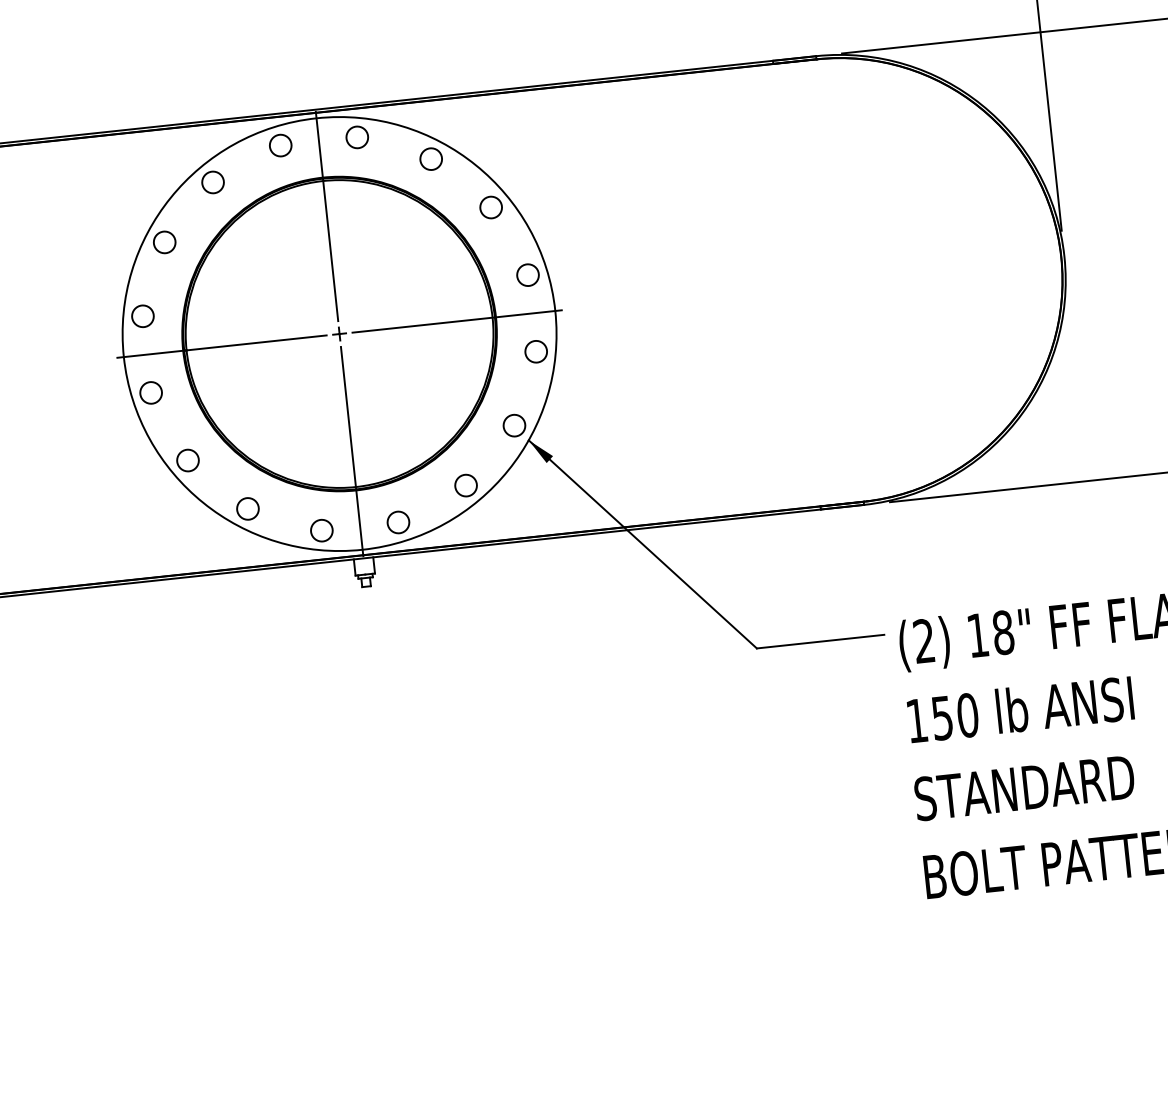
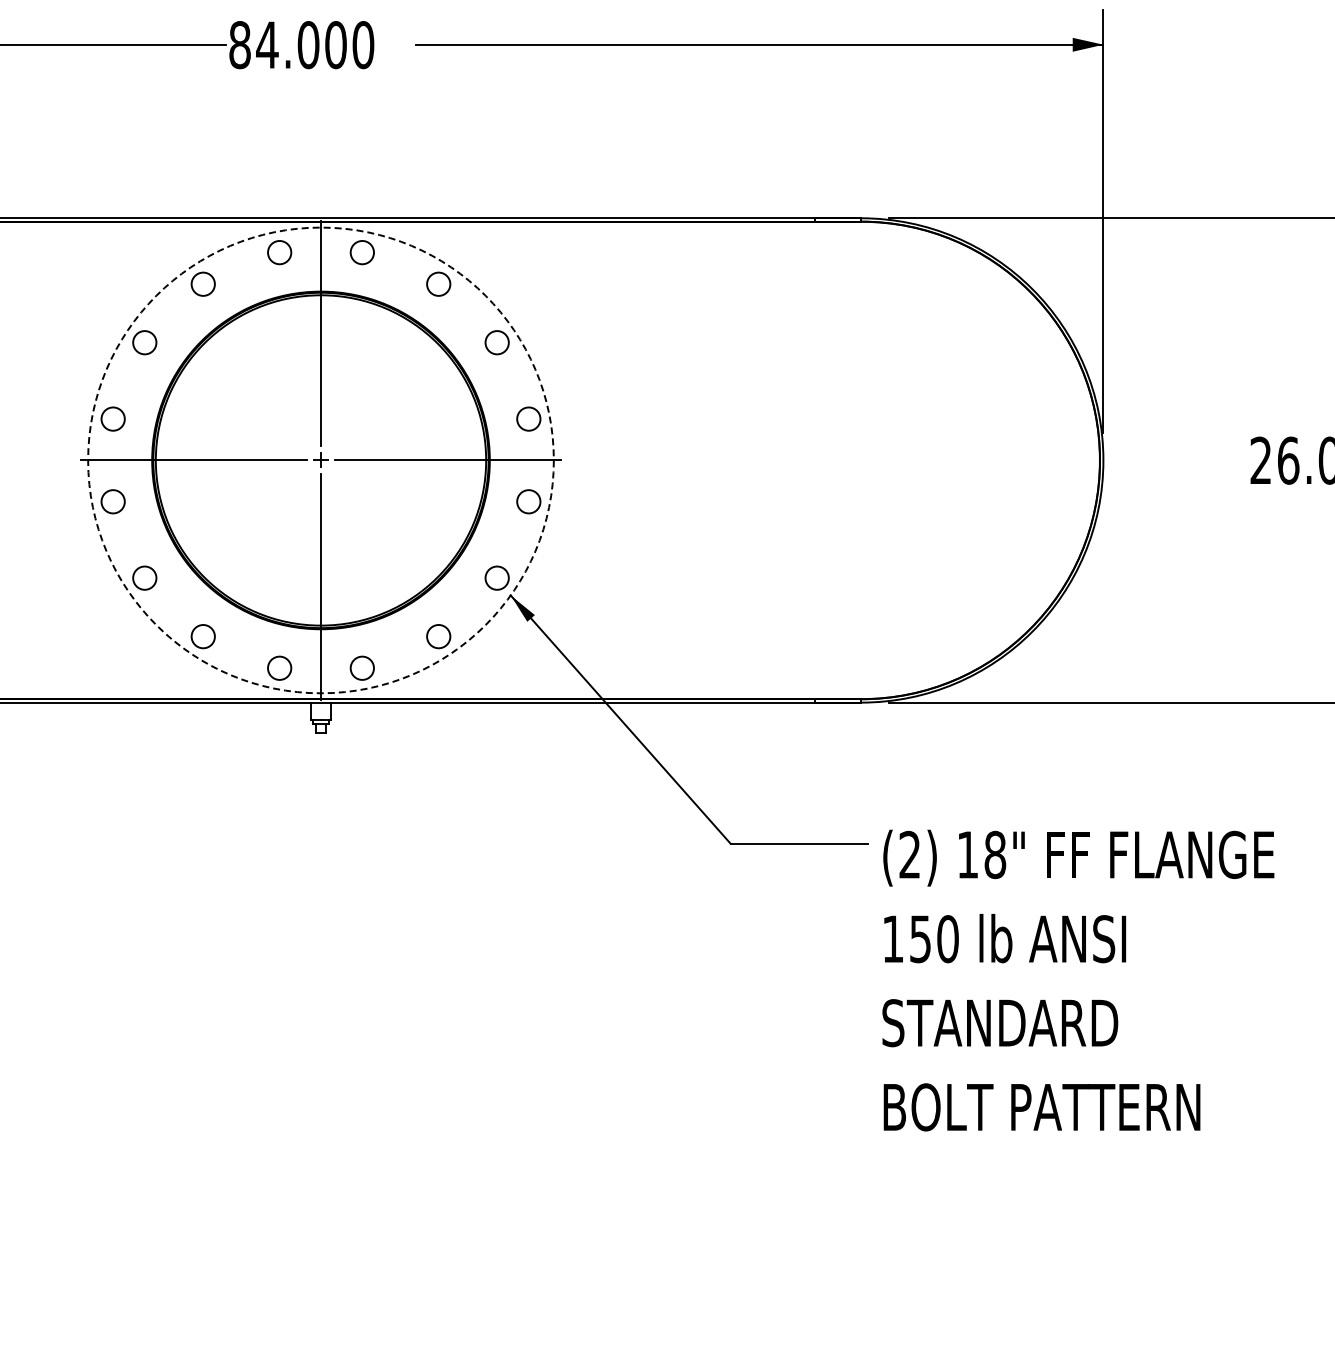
circle: (339, 334) -> (320, 460), solid -> dashed

